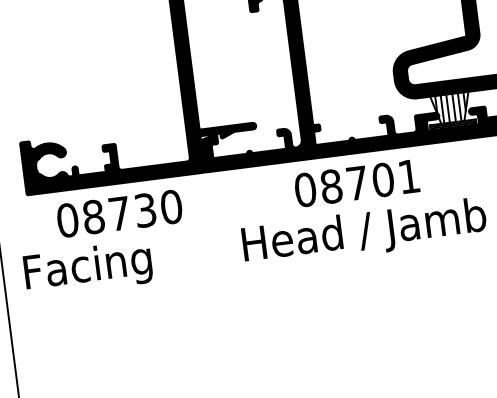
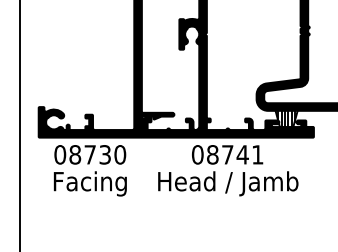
text: (382, 179) -> (242, 154), 08701 -> 08741
text: (88, 268) -> (90, 183), moved

